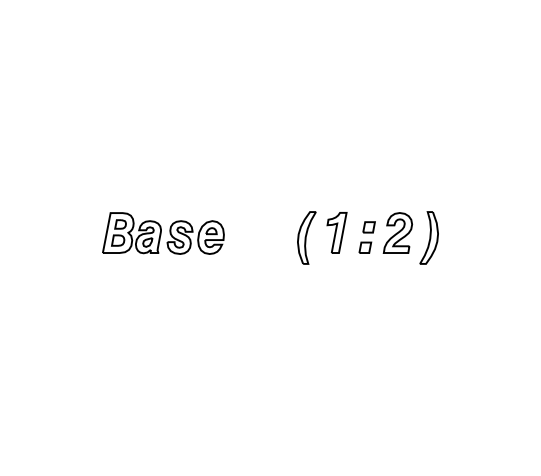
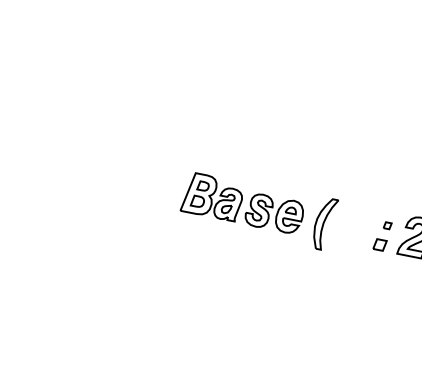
part: (368, 227) -> (387, 225), size x0.6
part: (336, 232) -> (354, 224), removed
part: (163, 233) -> (243, 203), moved

